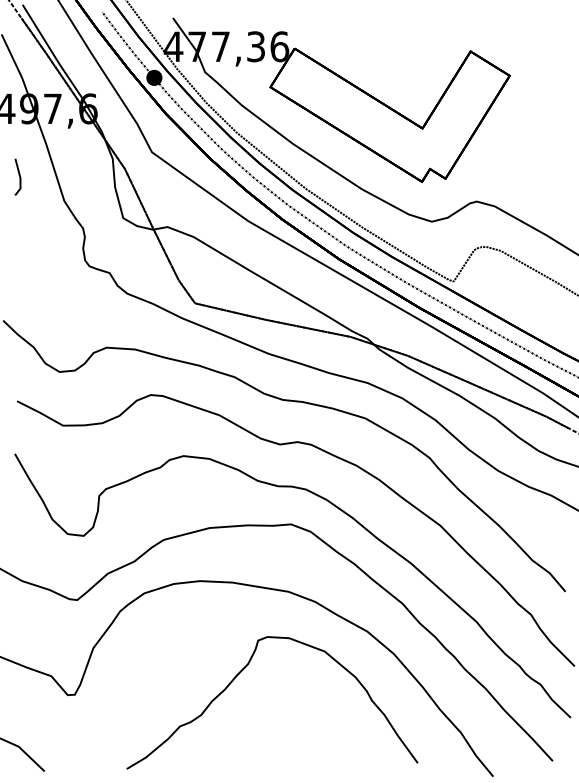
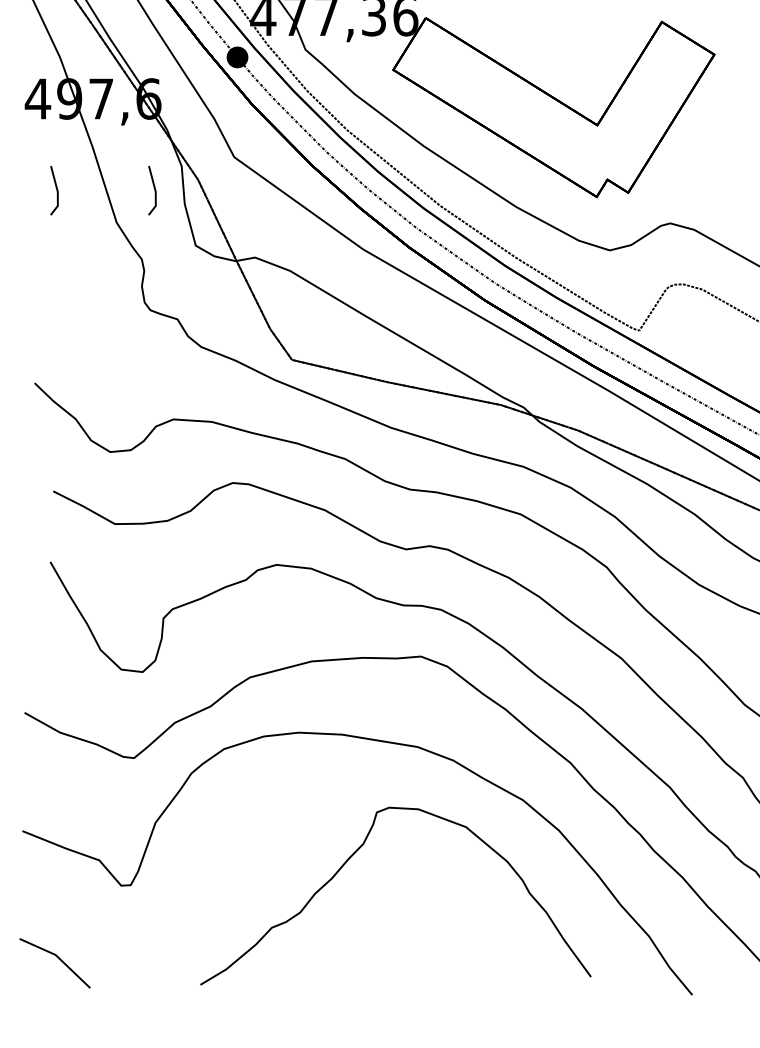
line: (91, 175) -> (153, 188), added

